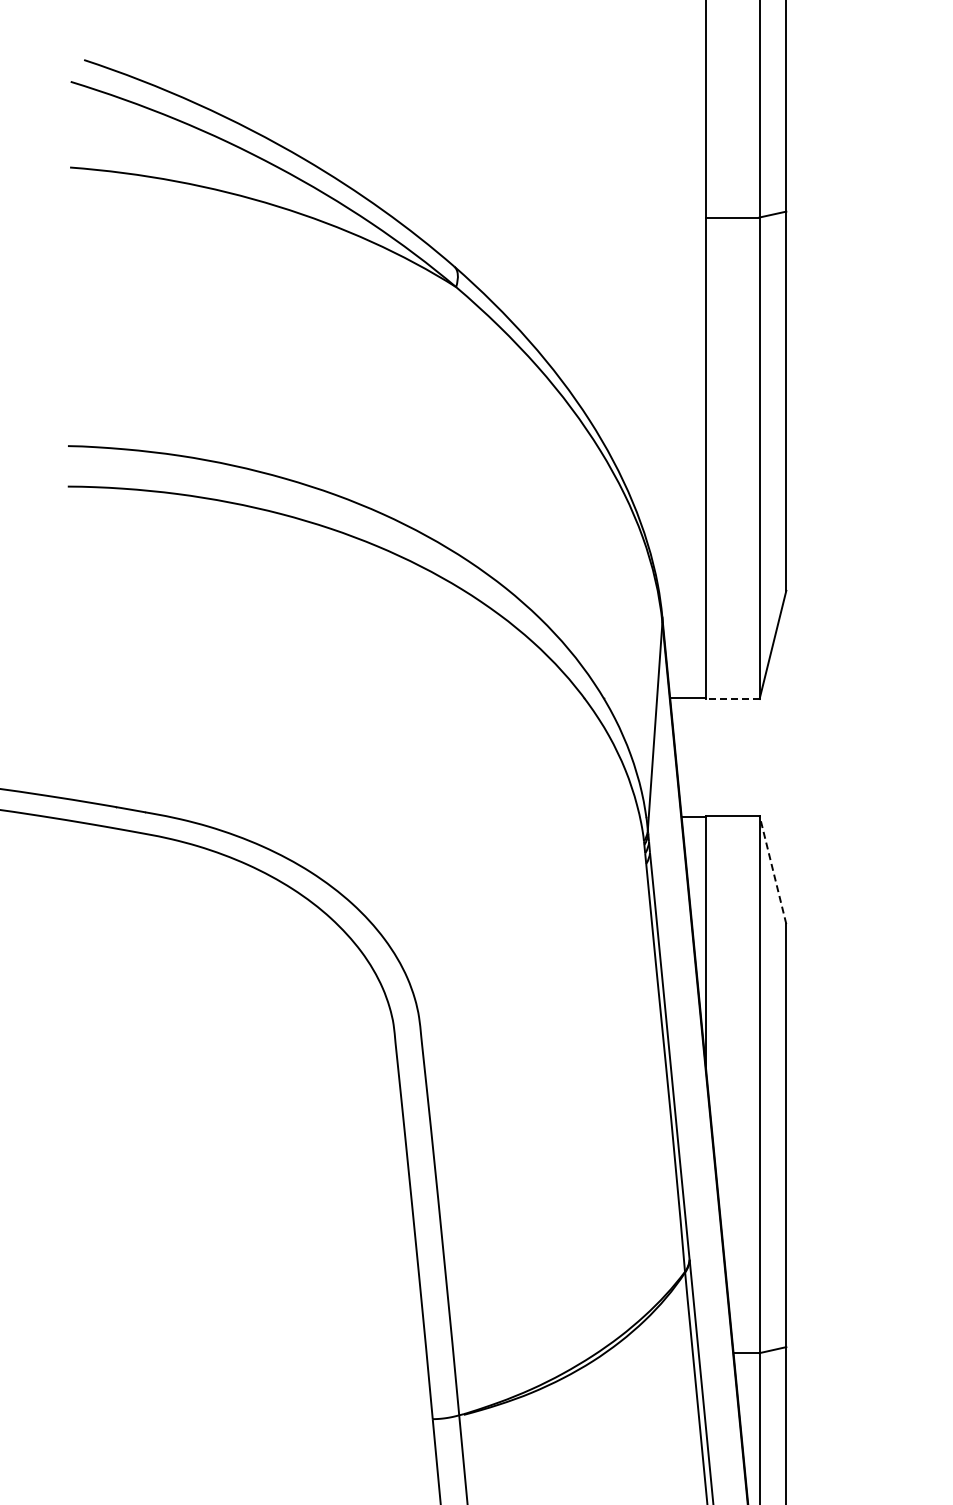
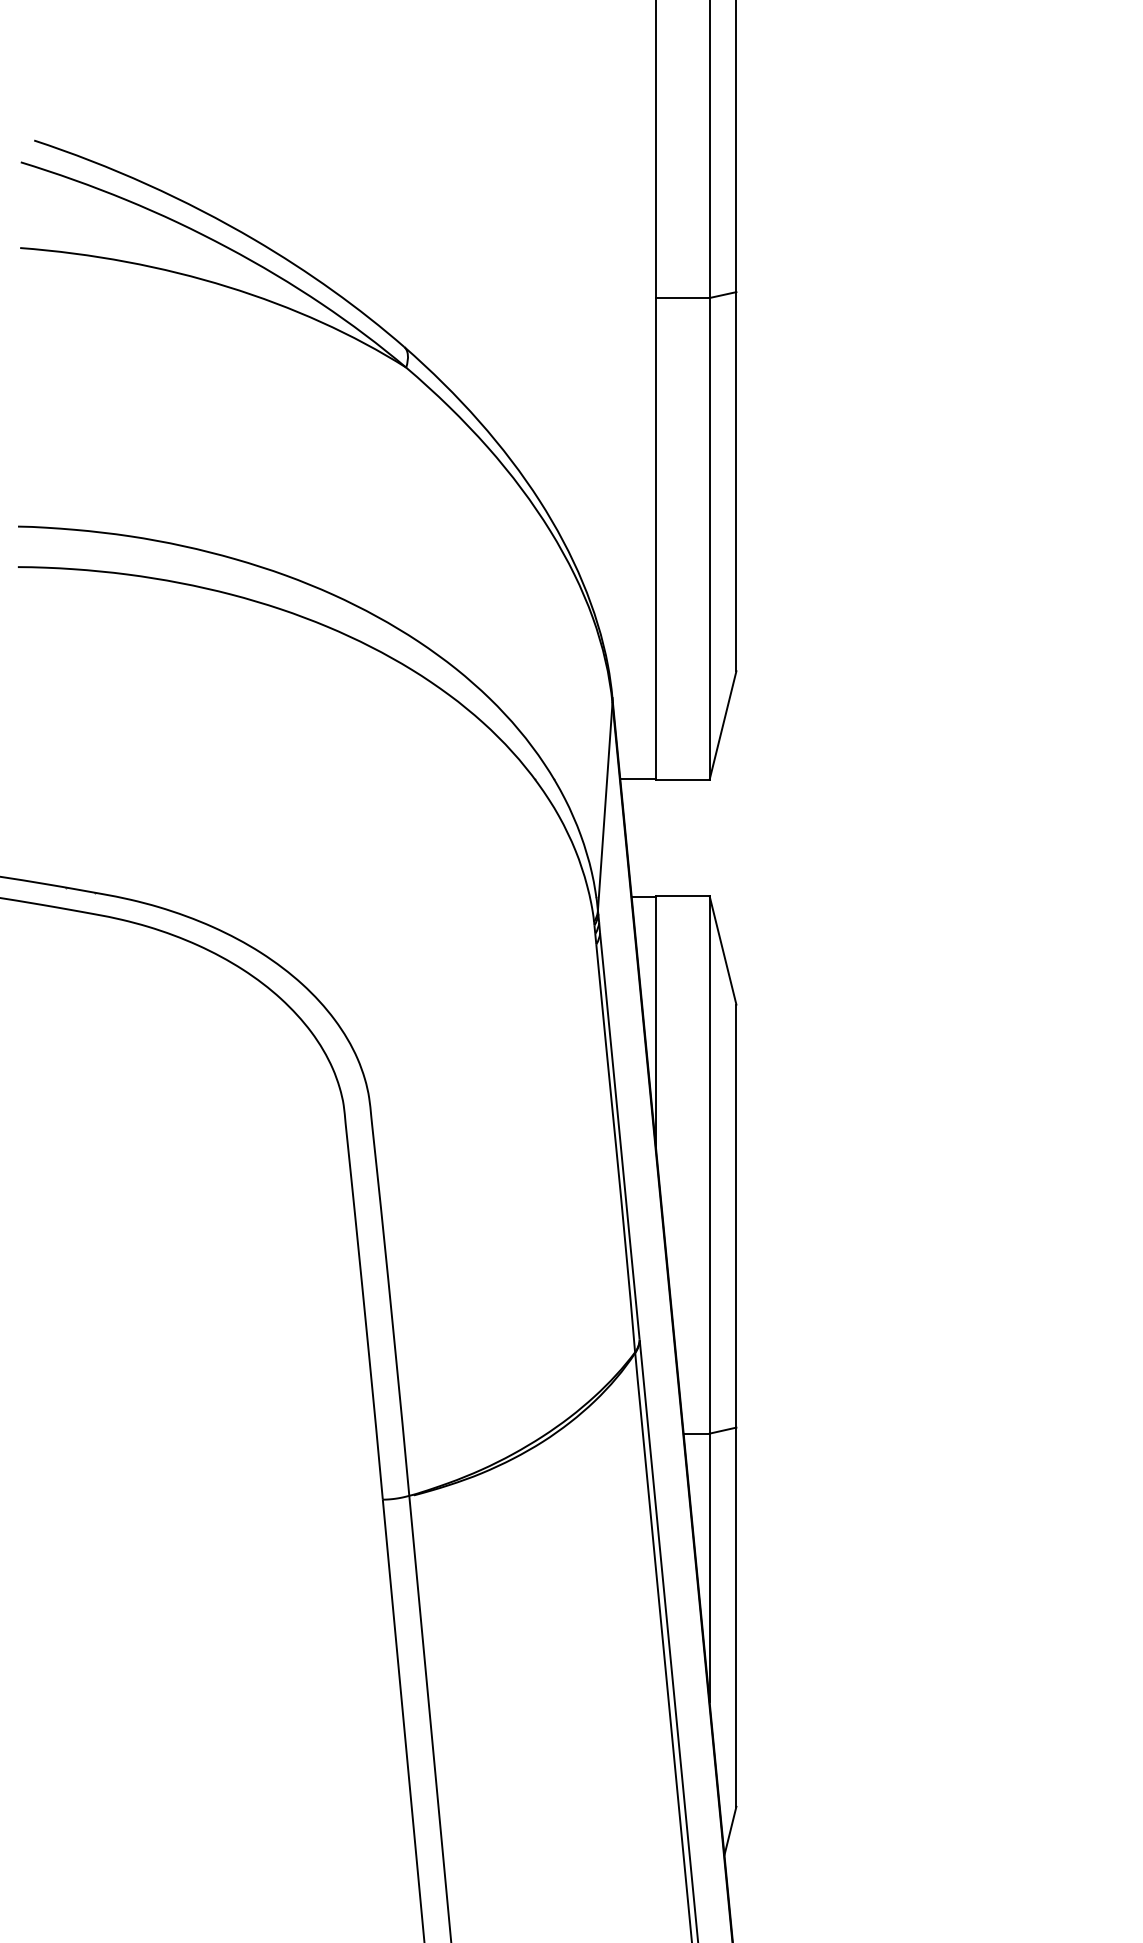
line: (732, 699) -> (682, 779), dashed -> solid
line: (773, 870) -> (723, 950), dashed -> solid

